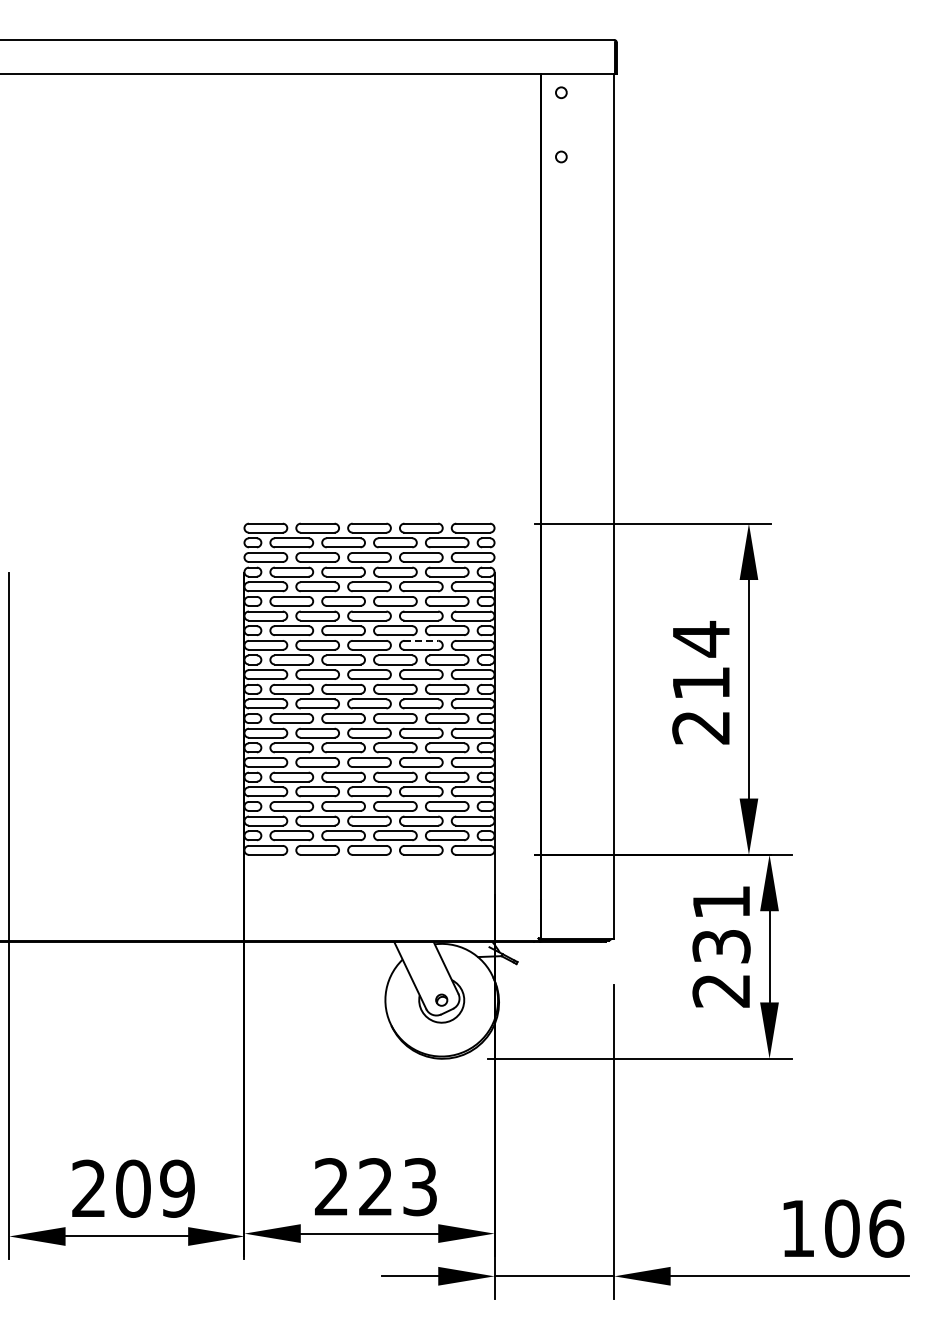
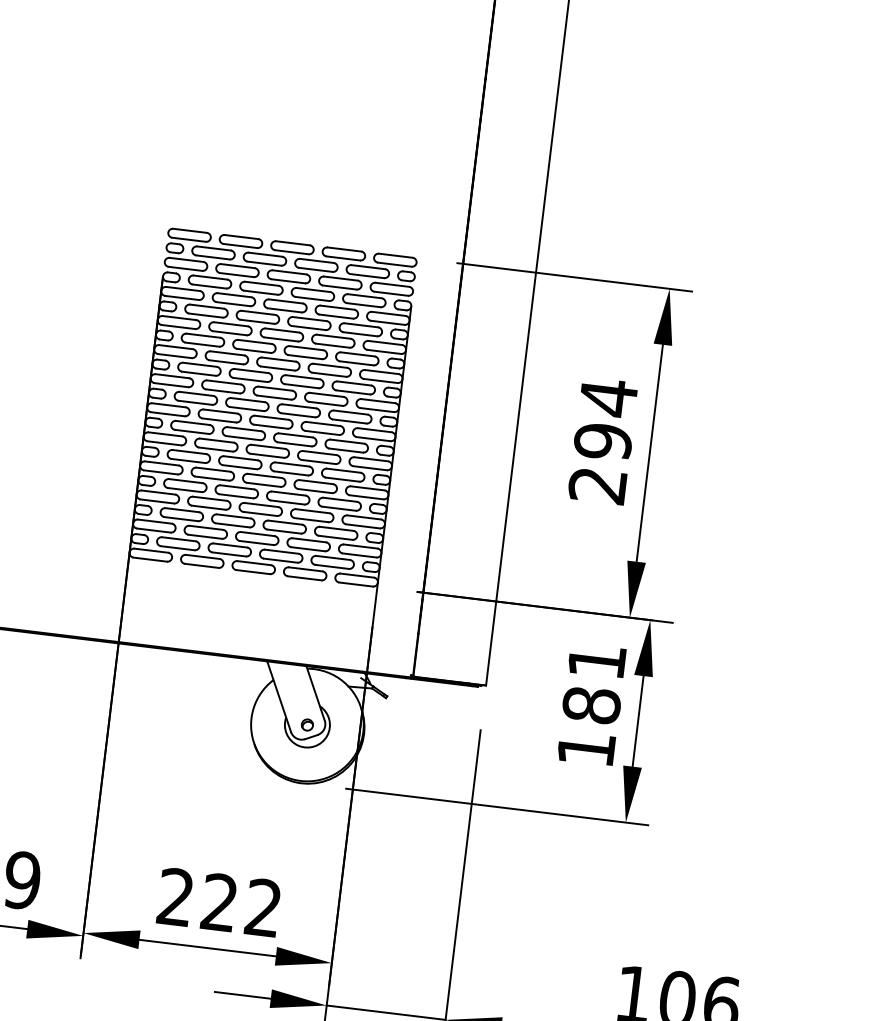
line: (421, 640) -> (330, 365), dashed -> solid
text: (701, 683) -> (603, 441), 214 -> 294
text: (721, 968) -> (588, 727), 231 -> 181
text: (419, 1187) -> (262, 908), 223 -> 222

